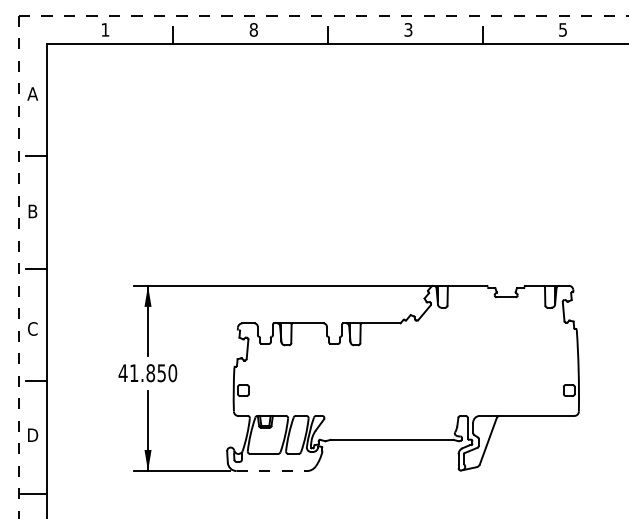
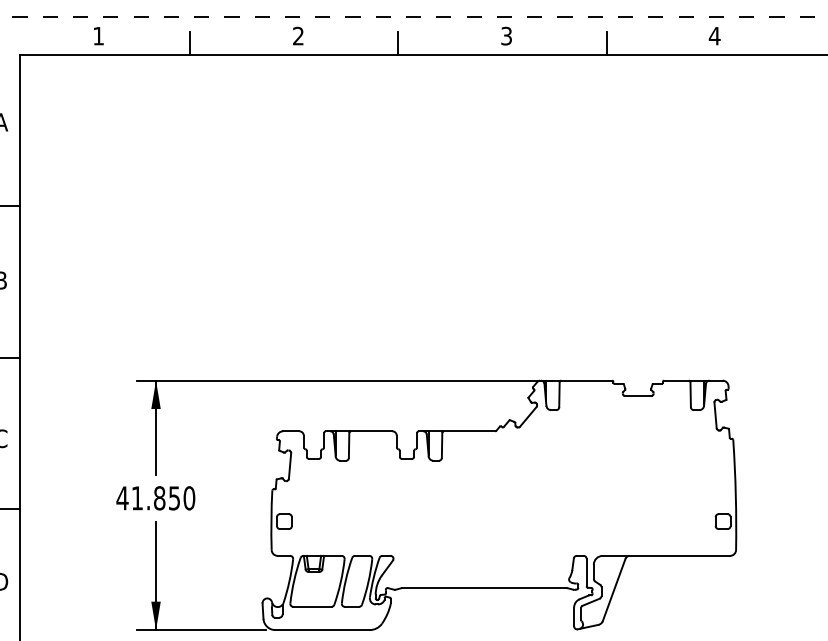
text: (253, 29) -> (298, 35), 8 -> 2
text: (562, 29) -> (714, 35), 5 -> 4
line: (272, 471) -> (323, 630), dashed -> solid

